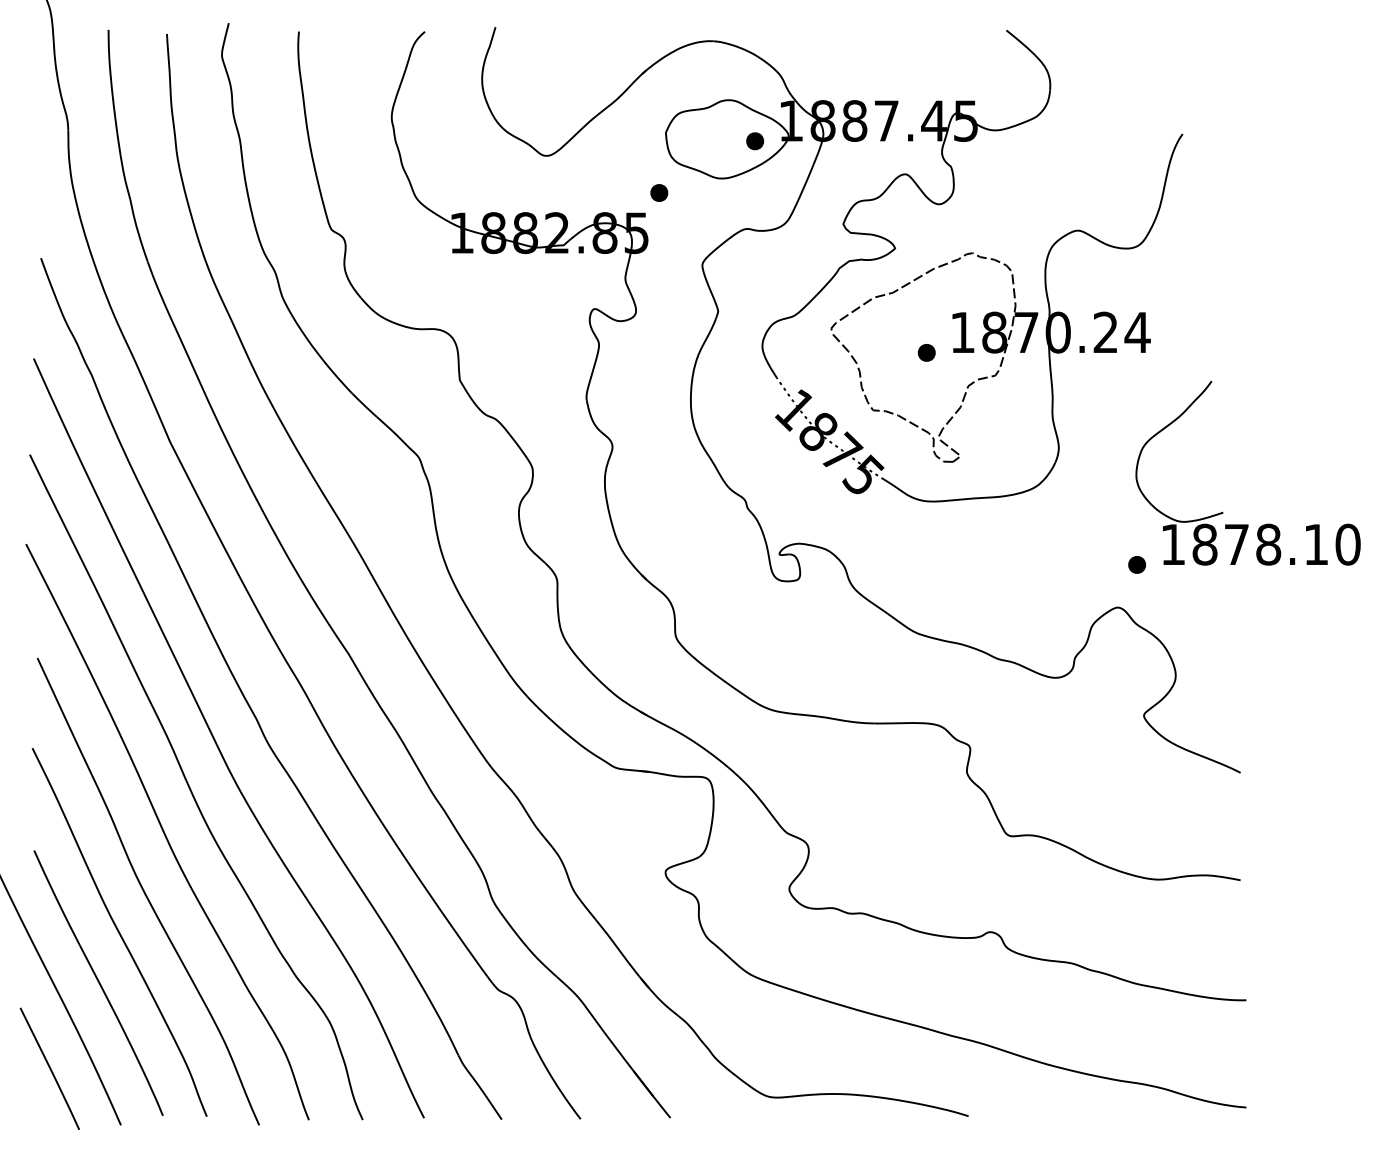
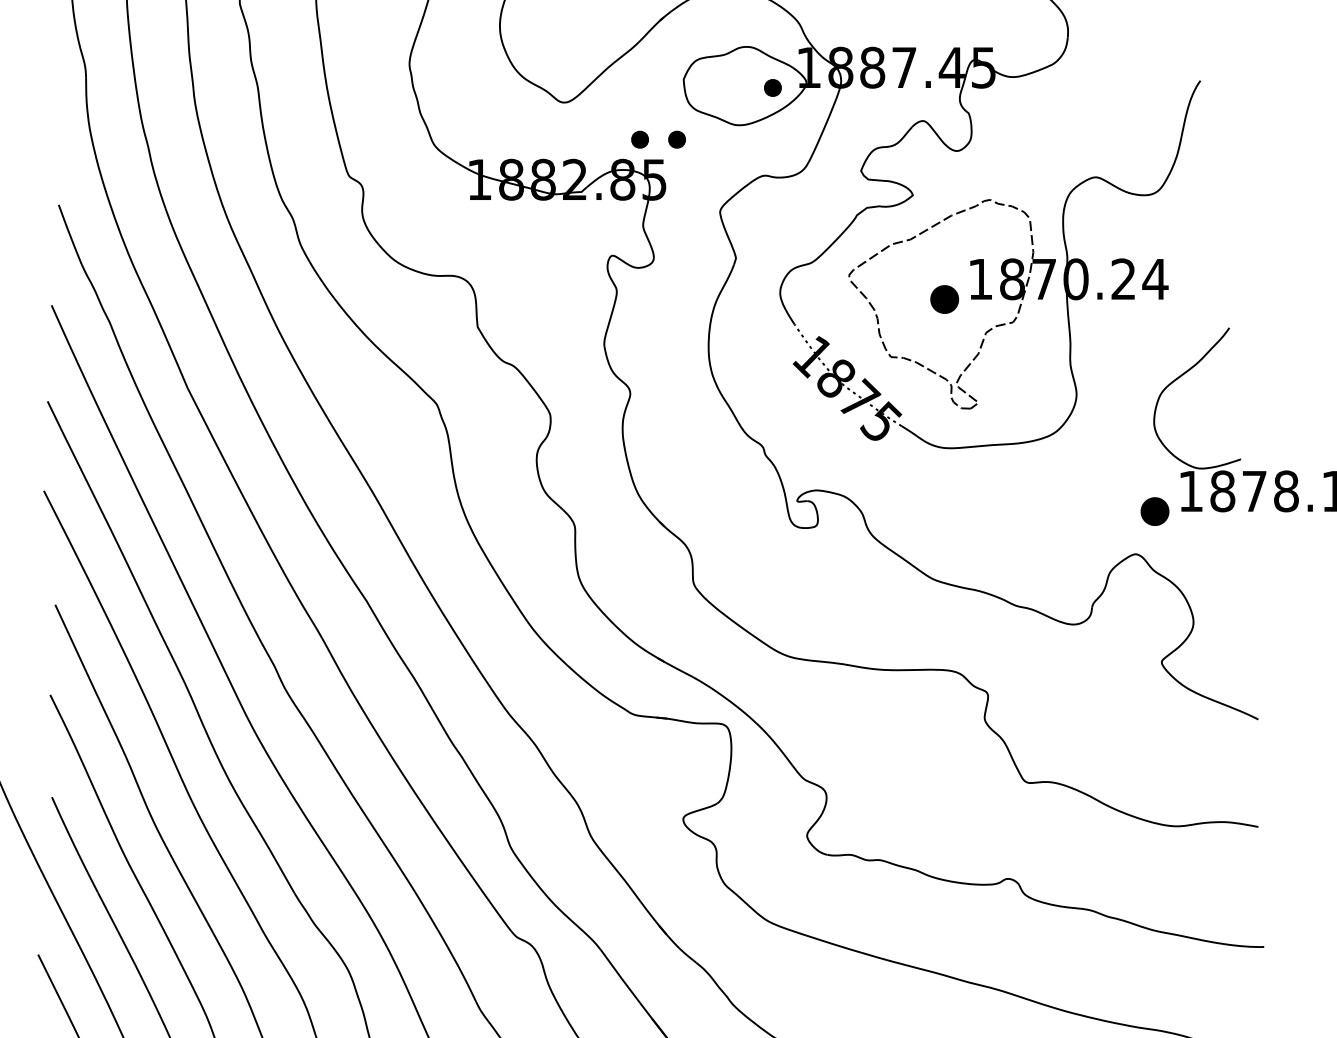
part: (622, 192) -> (640, 139), added
part: (926, 352) -> (944, 299), size x1.6
part: (1136, 564) -> (1154, 511), size x1.6

